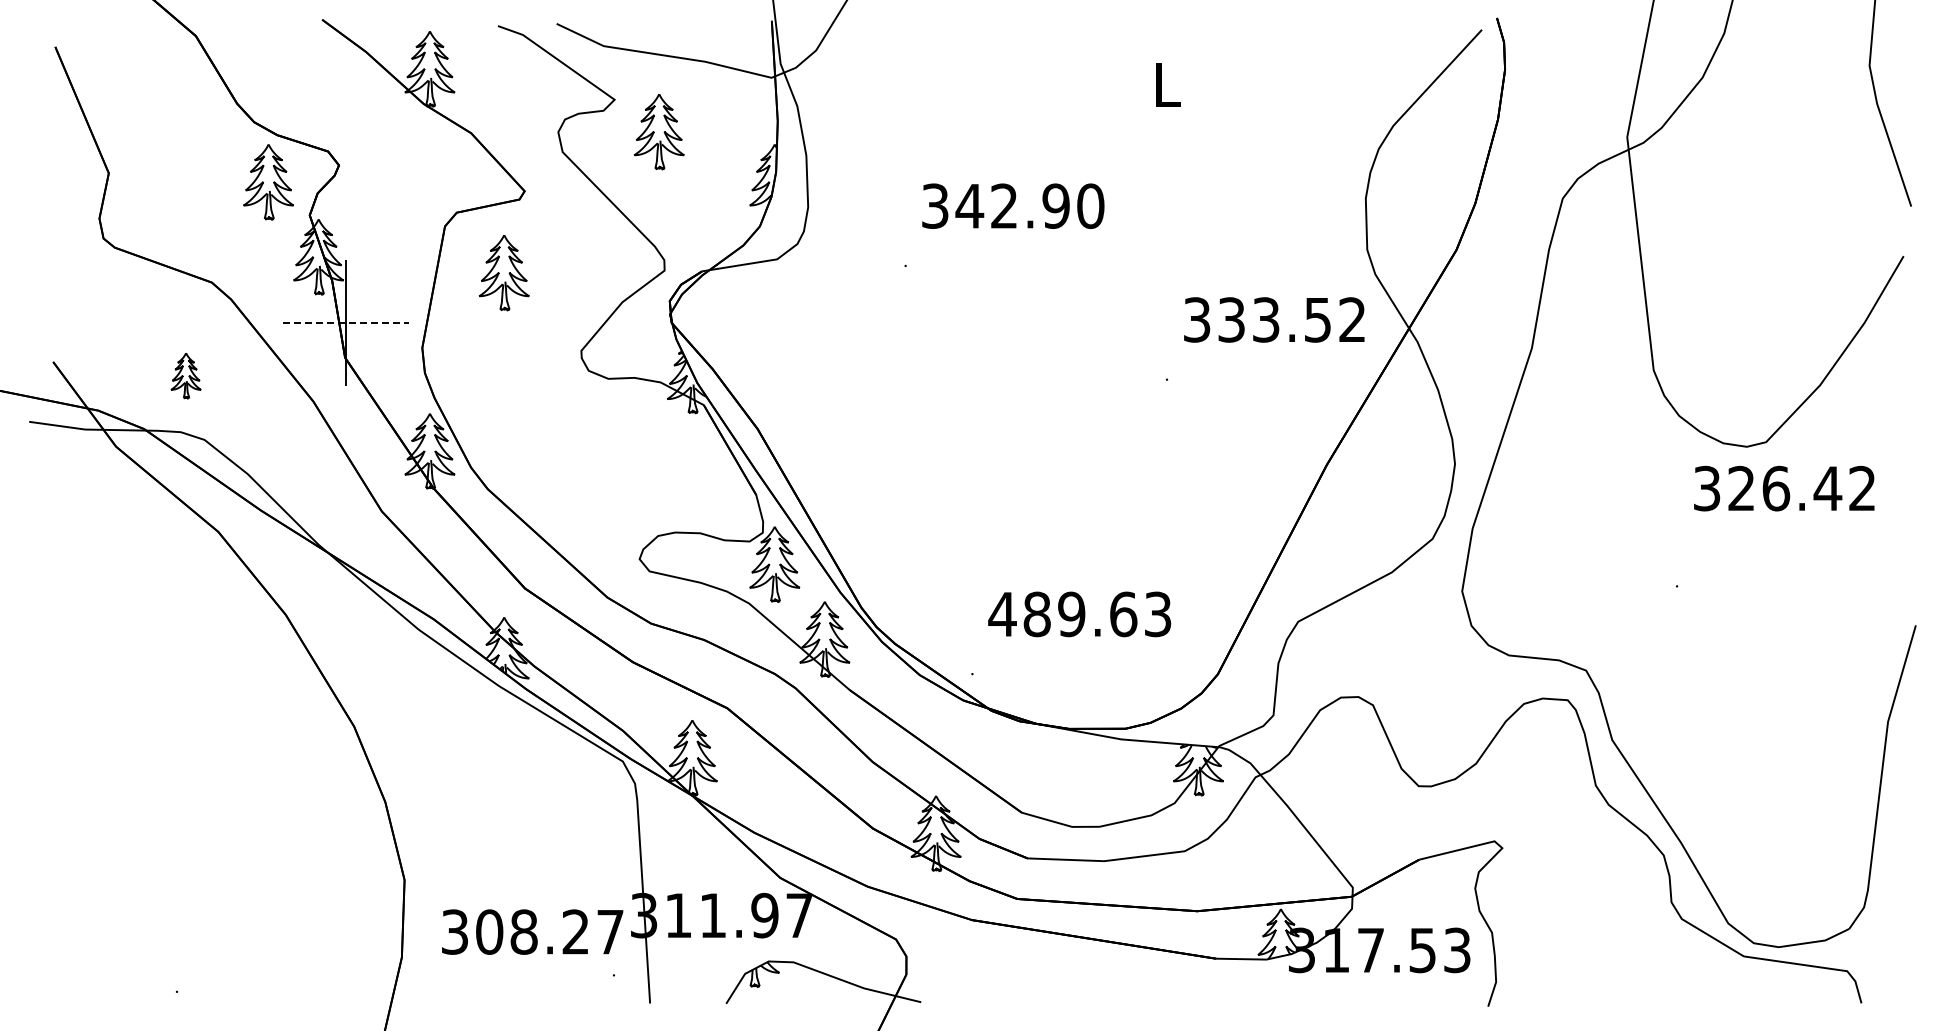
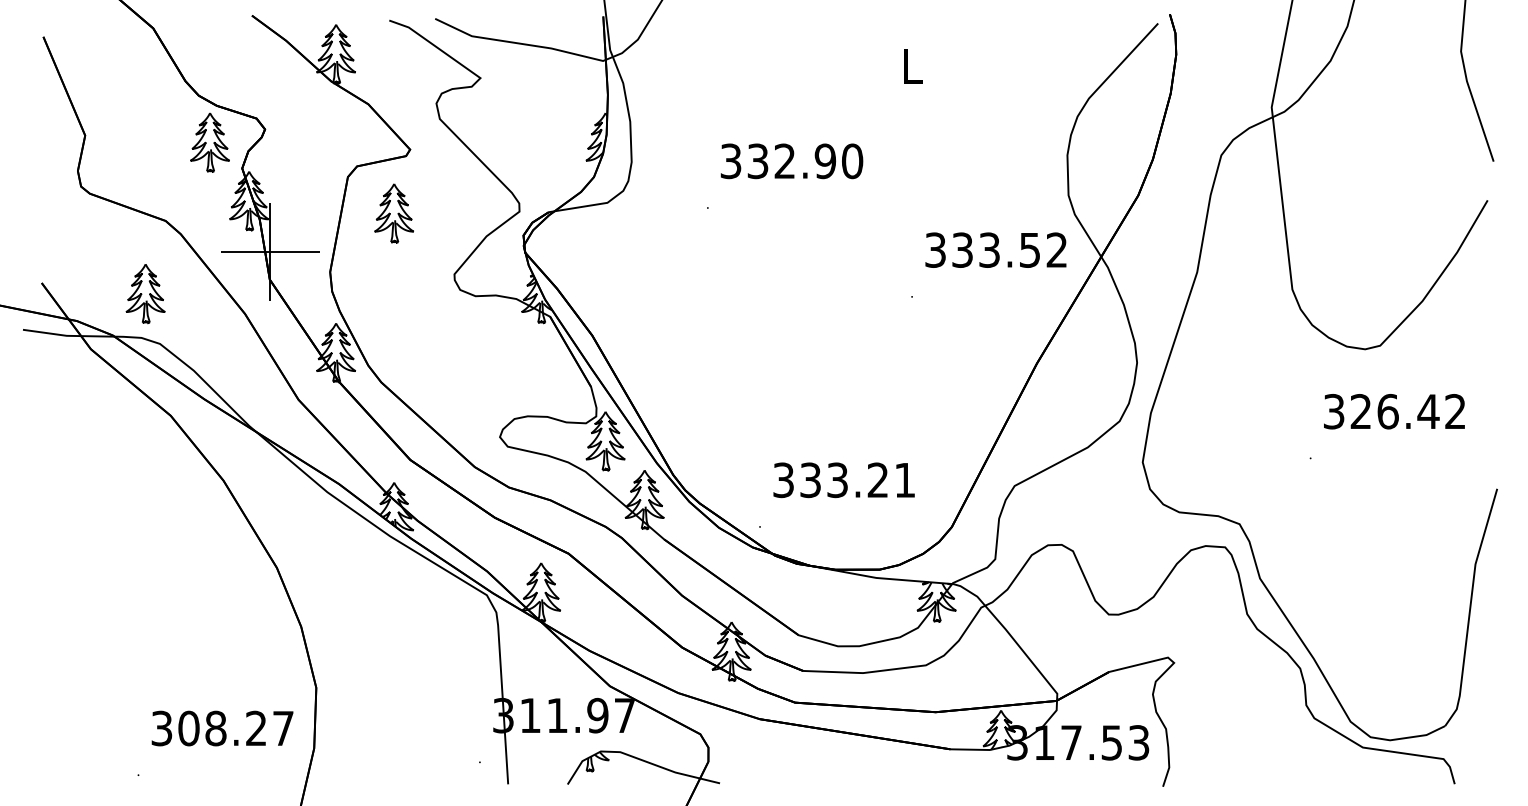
part: (658, 132) -> (514, 103), removed
text: (969, 205) -> (757, 160), 342.90 -> 332.90
line: (345, 322) -> (270, 252), dashed -> solid
part: (185, 375) -> (145, 293), size x1.67
text: (1784, 488) -> (1394, 411), moved
text: (1079, 614) -> (843, 480), 489.63 -> 333.21
text: (532, 931) -> (222, 728), moved

